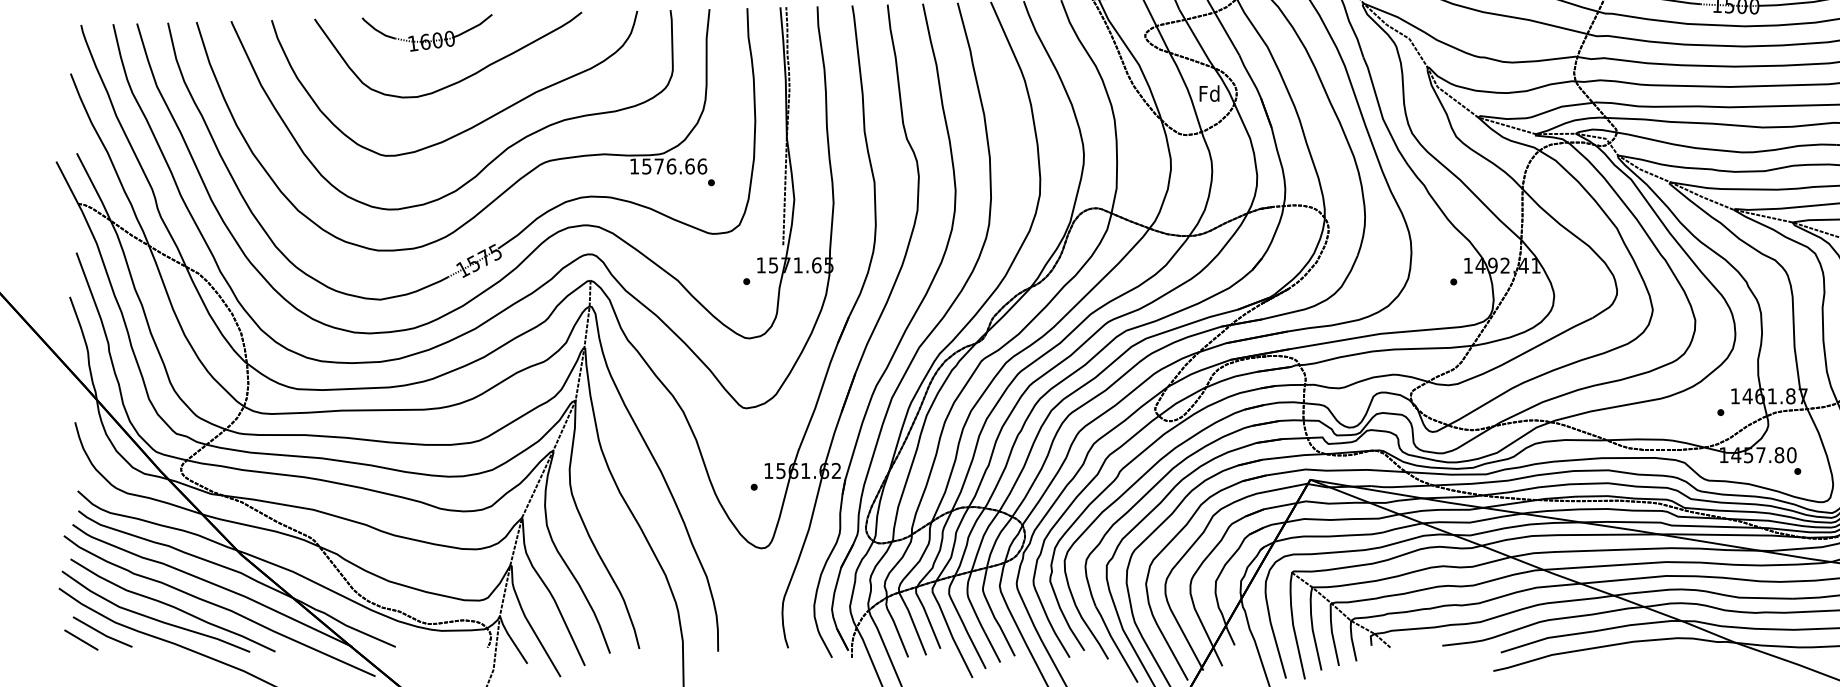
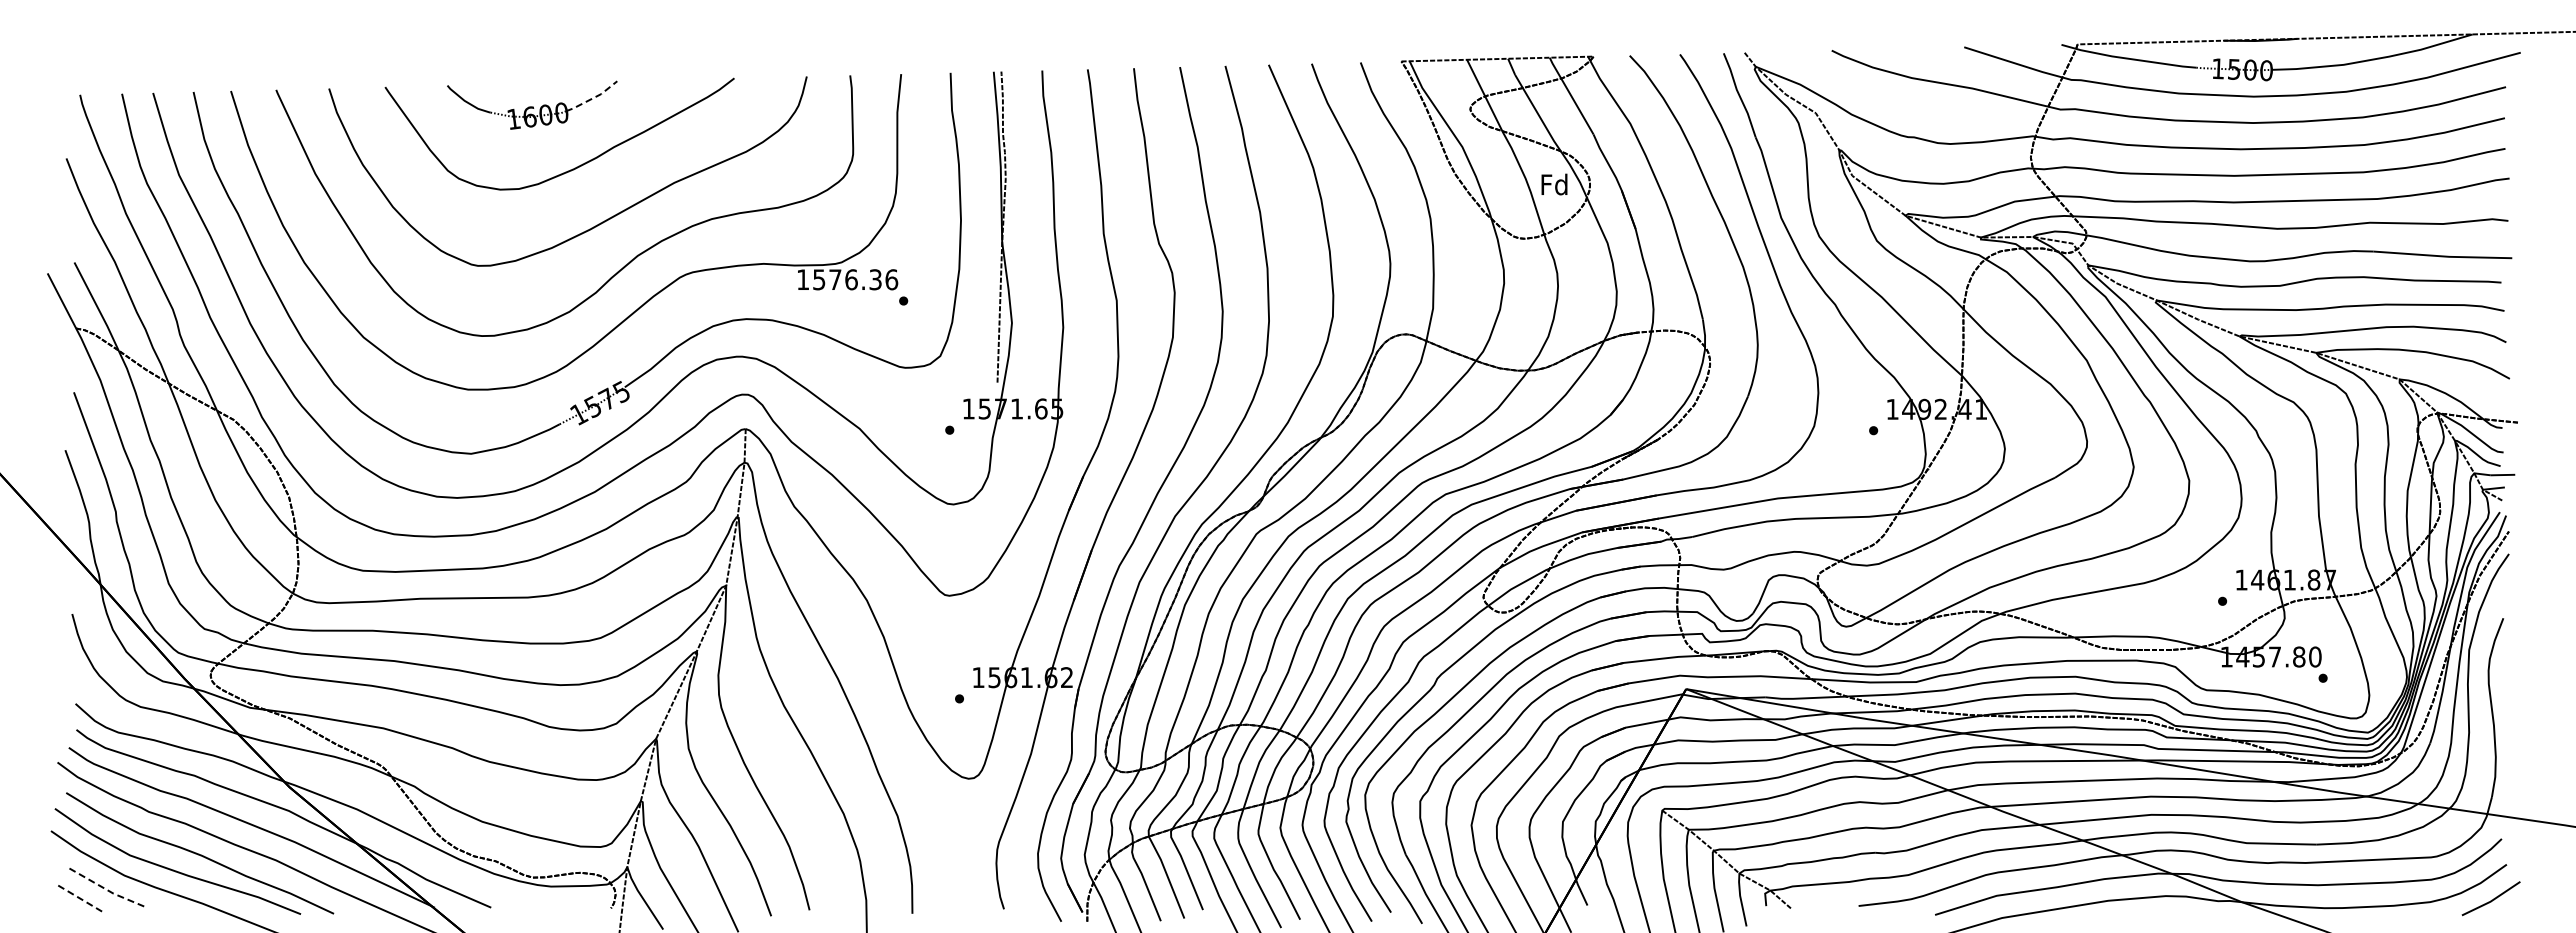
line: (473, 27) -> (592, 98), solid -> dashed
text: (689, 166) -> (875, 279), 1576.66 -> 1576.36
line: (102, 633) -> (108, 890), solid -> dashed
line: (81, 640) -> (80, 898), solid -> dashed

